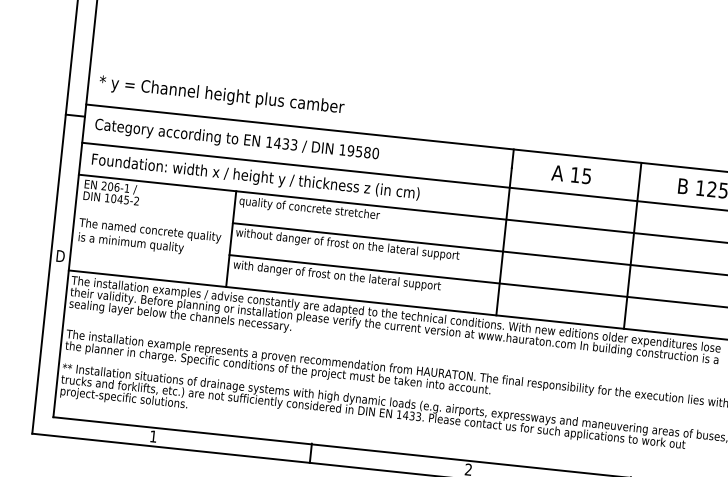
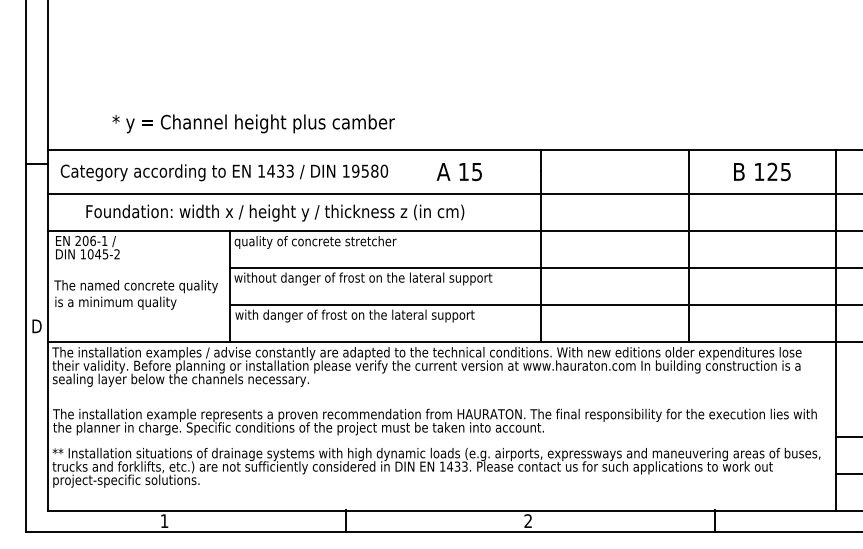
text: (221, 95) -> (253, 123), moved
text: (570, 175) -> (458, 172), moved
text: (256, 177) -> (275, 212), moved

